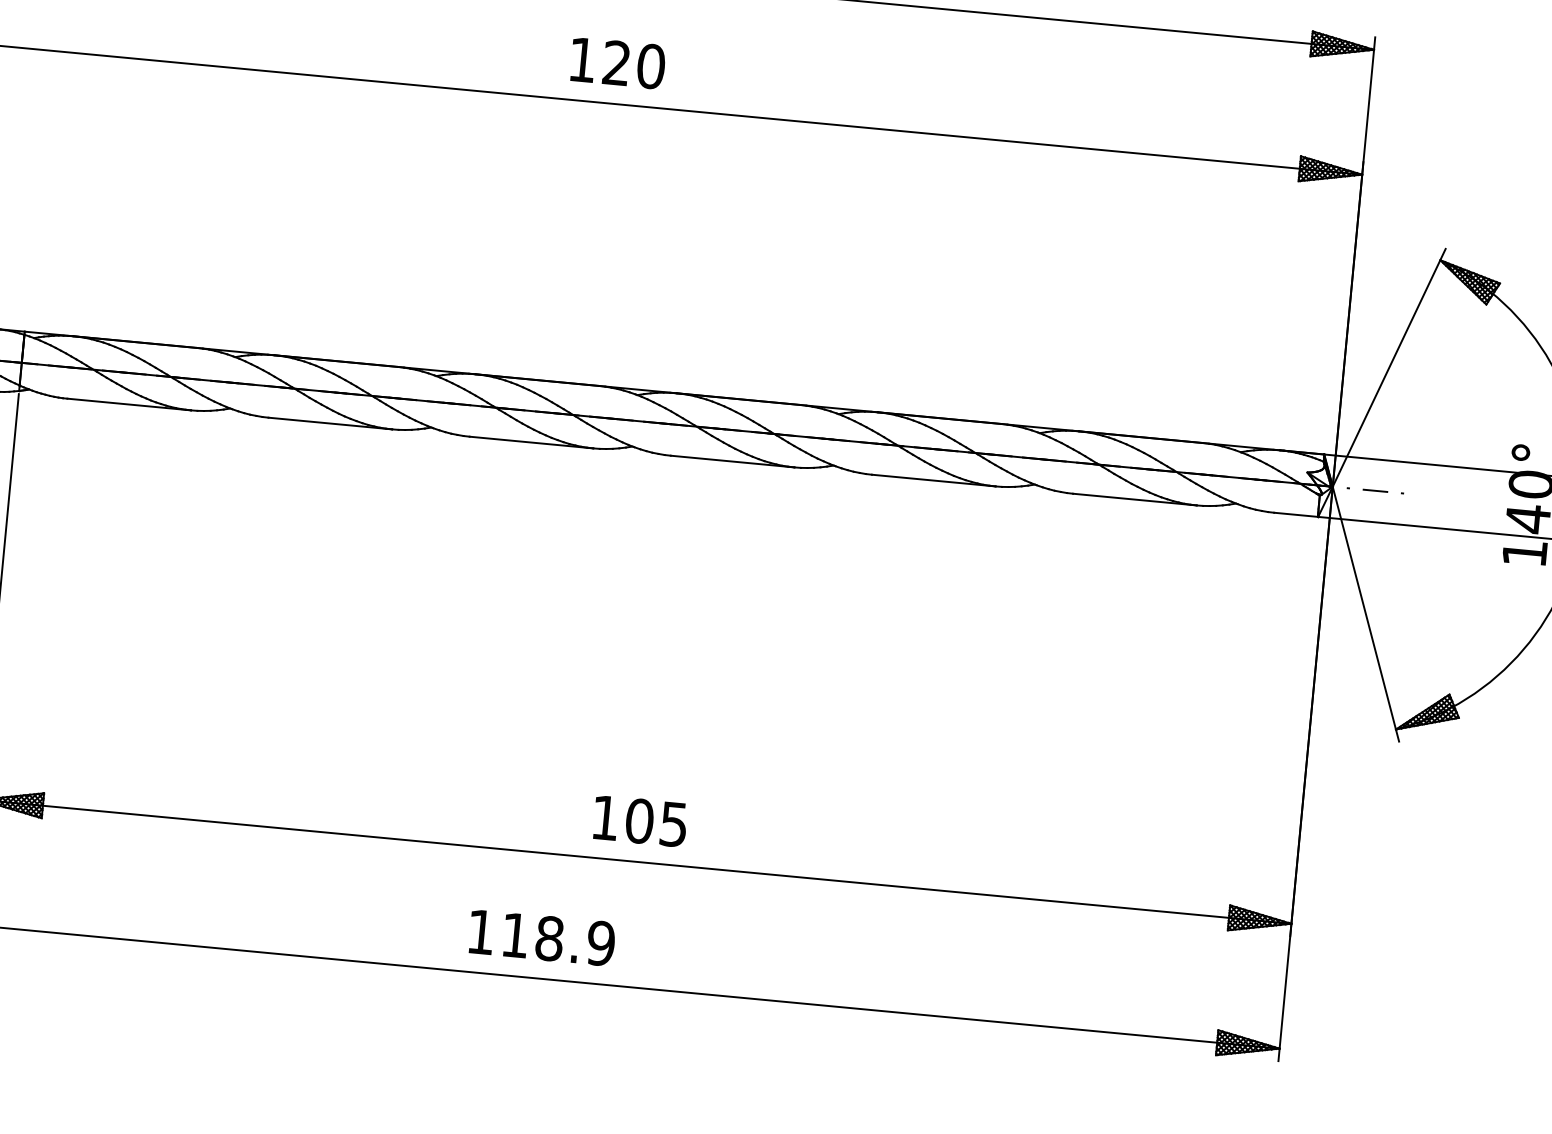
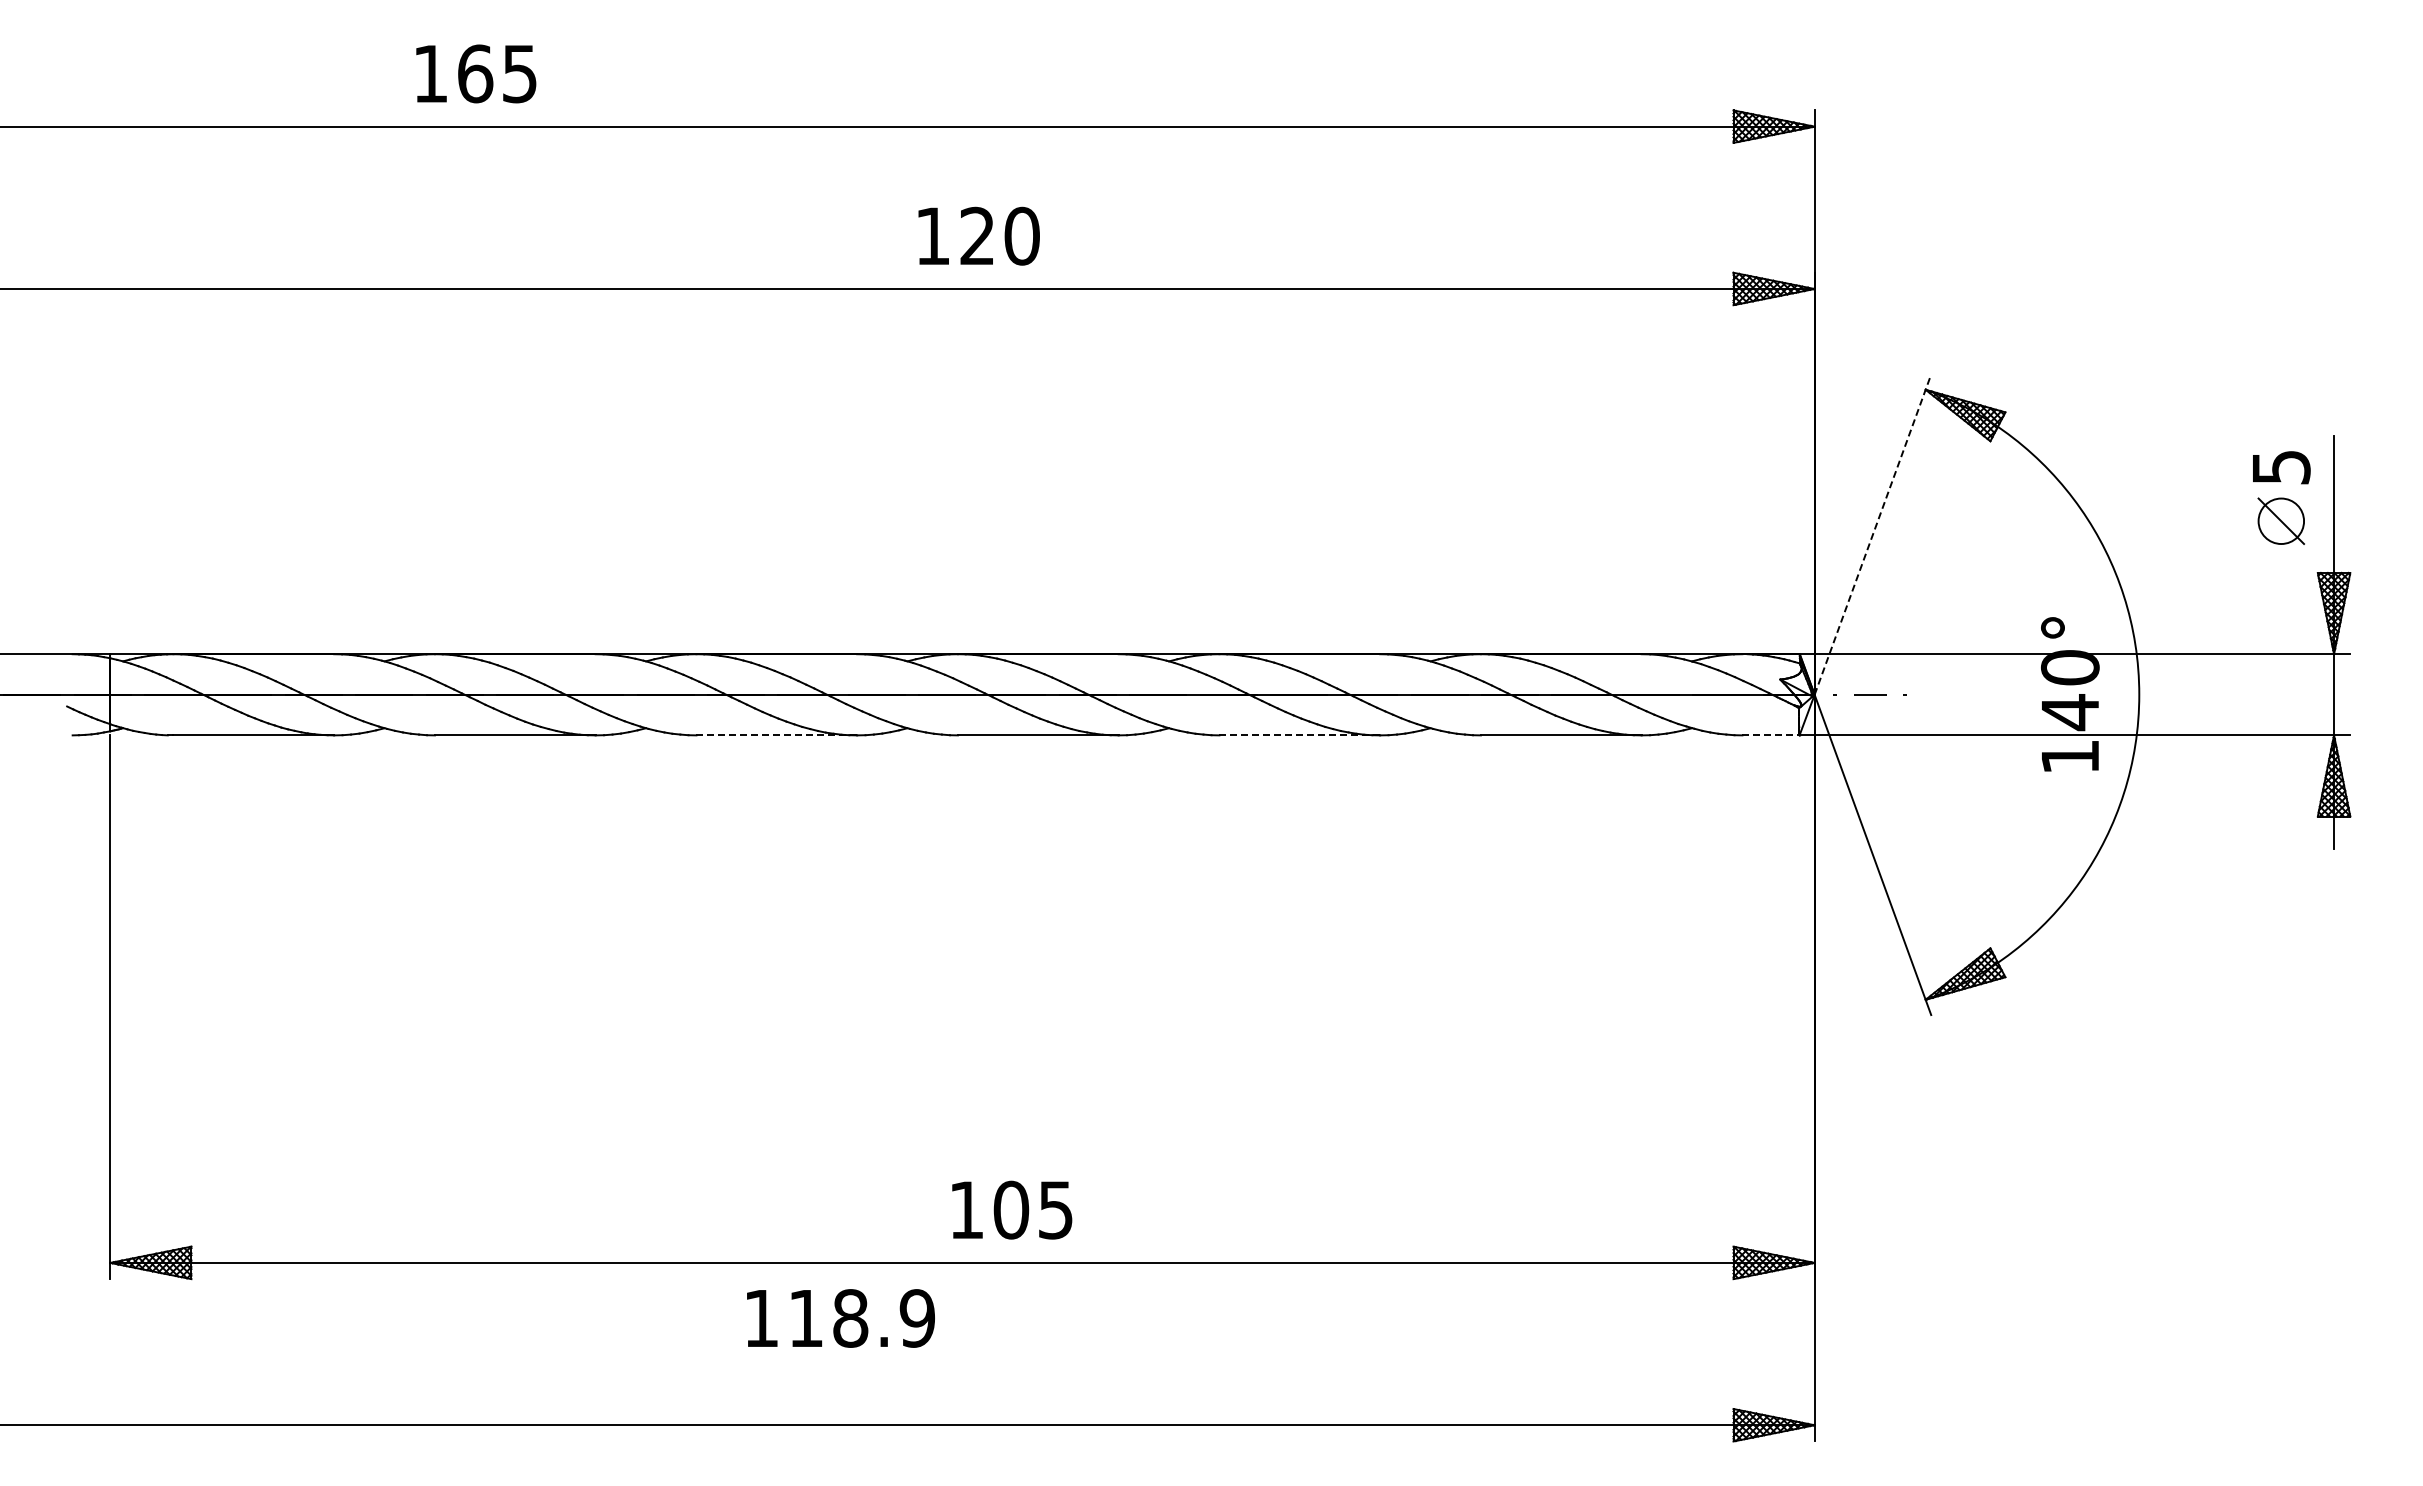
text: (617, 62) -> (978, 235), moved
line: (1389, 367) -> (1873, 534), solid -> dashed
line: (532, 442) -> (777, 735), solid -> dashed
line: (934, 480) -> (1300, 735), solid -> dashed
line: (1295, 514) -> (1770, 735), solid -> dashed
text: (640, 820) -> (1012, 1209), moved
text: (541, 937) -> (840, 1318), moved

